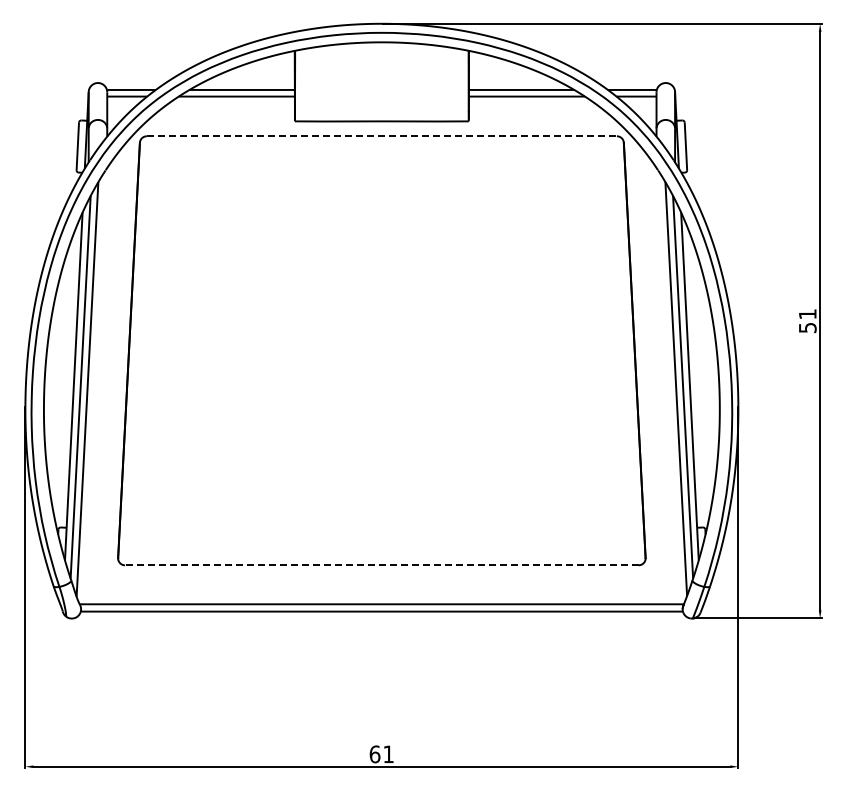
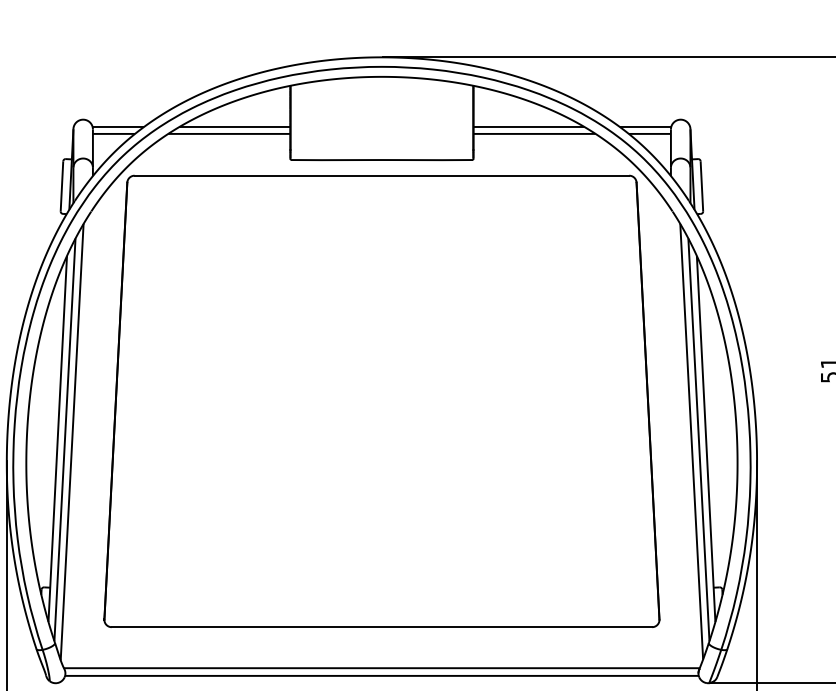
line: (382, 136) -> (382, 175), dashed -> solid
line: (381, 565) -> (381, 627), dashed -> solid

